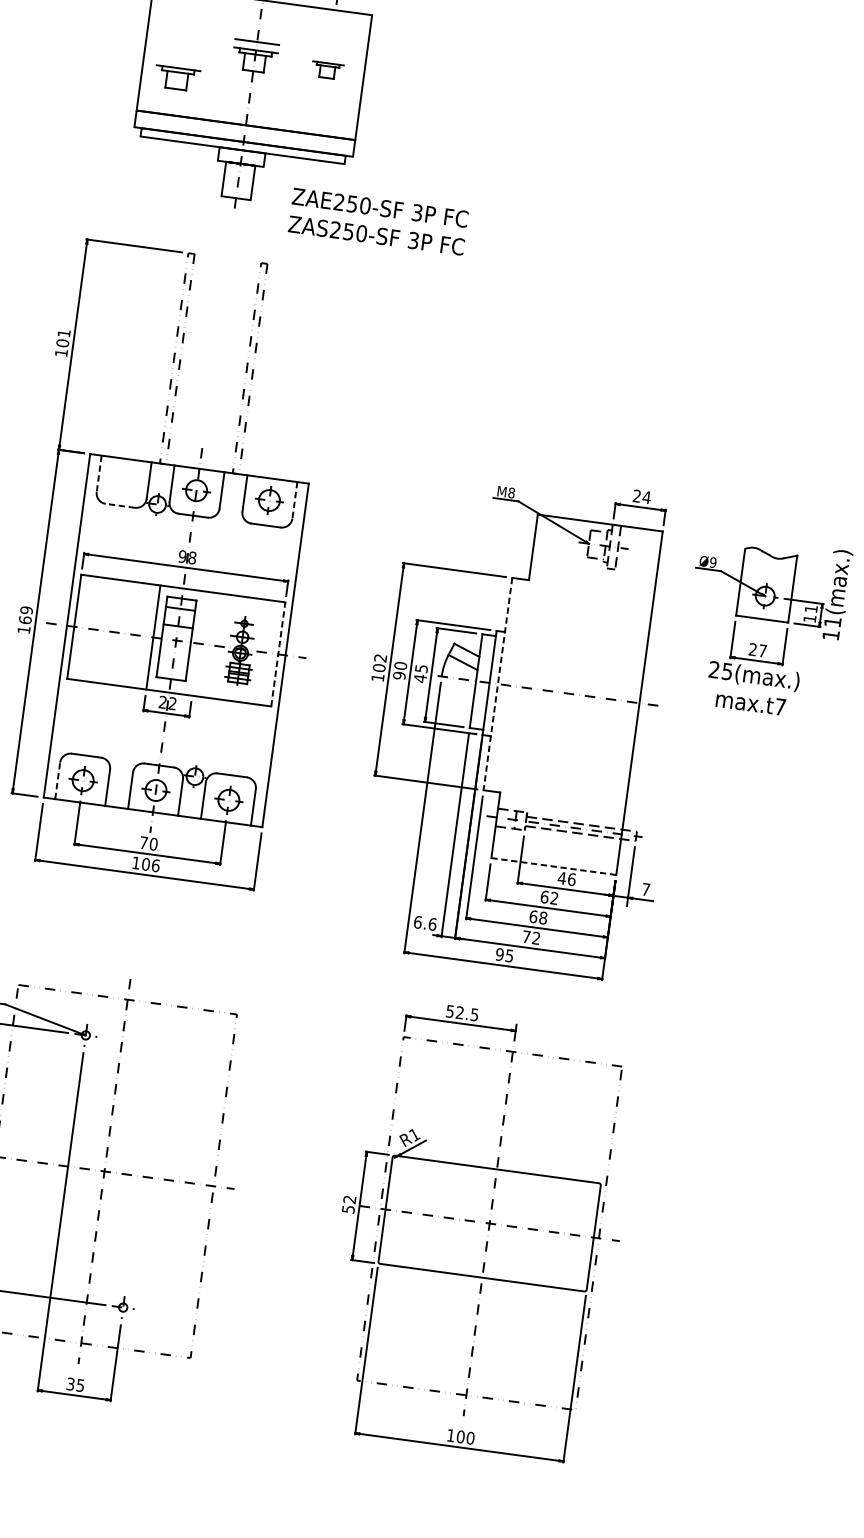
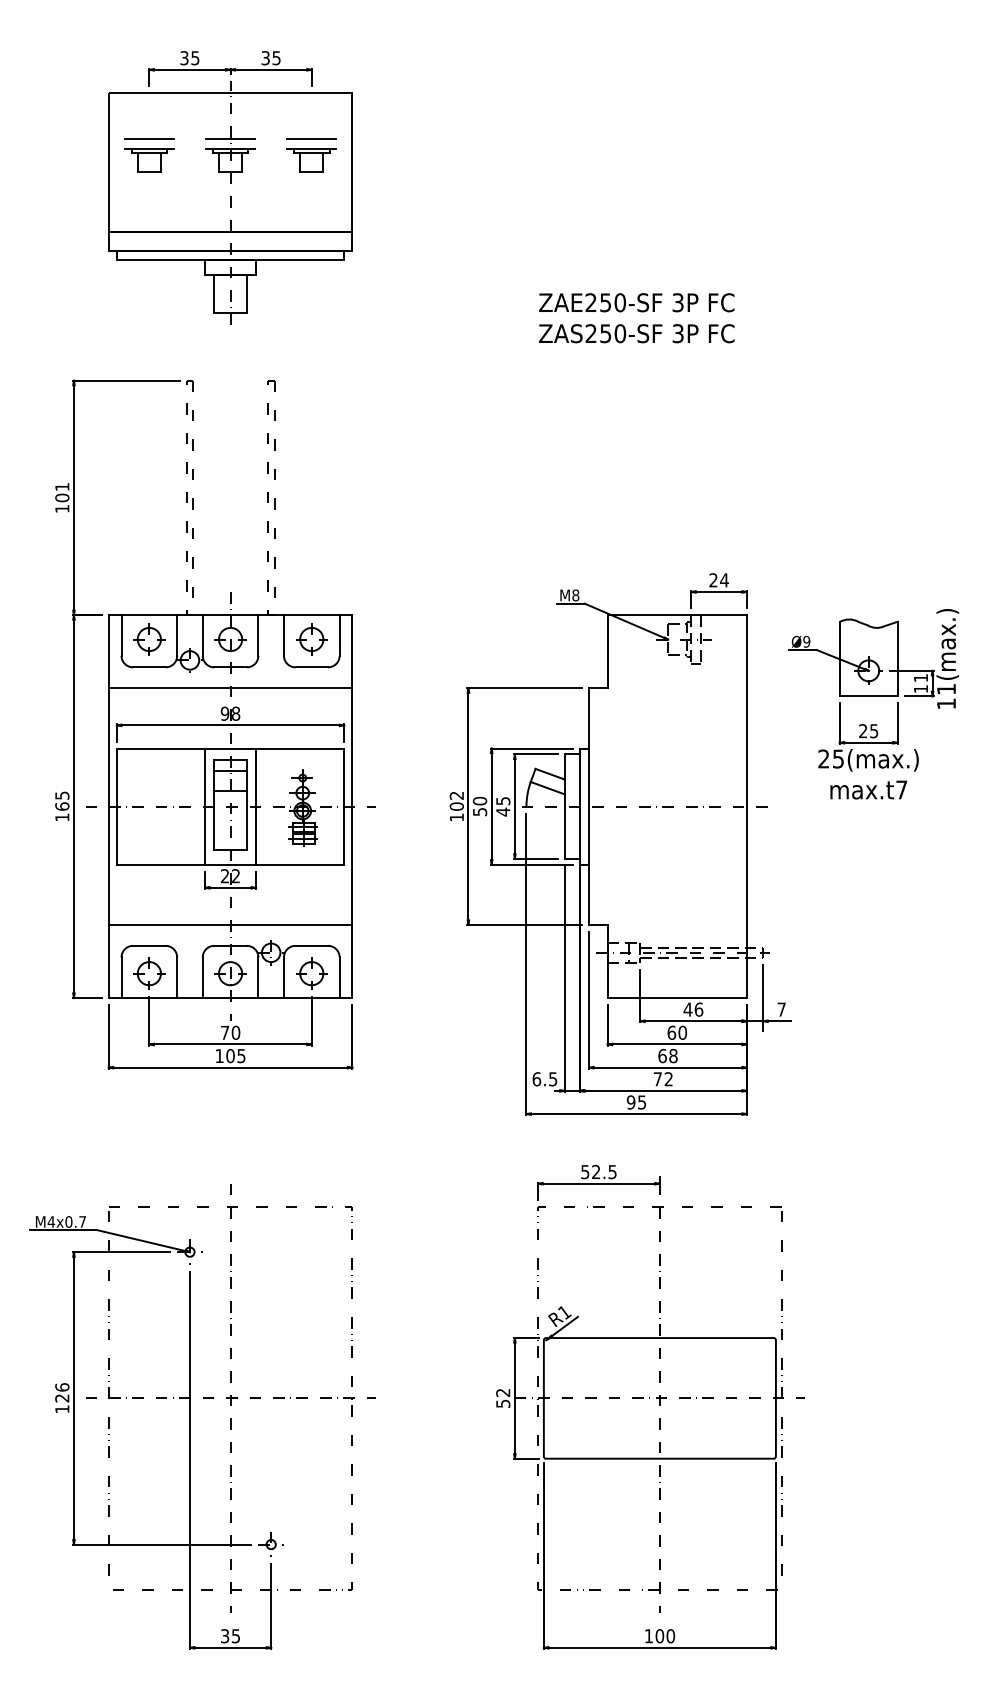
line: (184, 32) -> (149, 139), added
line: (329, 51) -> (311, 139), added
part: (327, 70) -> (311, 160), size x1.43
part: (177, 78) -> (149, 160), moved
text: (378, 221) -> (636, 318), moved
line: (99, 473) -> (121, 635), dashed -> solid
part: (123, 480) -> (149, 639), added
line: (294, 500) -> (339, 635), dashed -> solid
line: (119, 505) -> (148, 667), dashed -> solid
line: (190, 534) -> (230, 688), added
text: (26, 610) -> (62, 795), 169 -> 165
line: (199, 643) -> (256, 806), added
text: (763, 651) -> (874, 731), 27 -> 25
line: (278, 654) -> (344, 806), dashed -> solid
text: (399, 675) -> (479, 811), 90 -> 50
line: (498, 684) -> (589, 807), dashed -> solid
line: (161, 746) -> (230, 924), added
line: (57, 780) -> (121, 977), dashed -> solid
text: (155, 865) -> (241, 1055), 106 -> 105
line: (553, 866) -> (677, 998), dashed -> solid
text: (554, 898) -> (682, 1032), 62 -> 60
text: (432, 924) -> (553, 1079), 6.6 -> 6.5

